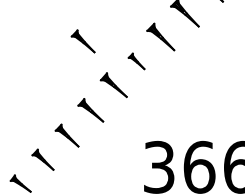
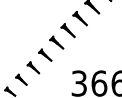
part: (83, 40) -> (41, 20), removed
part: (135, 60) -> (67, 30), size x1.67

